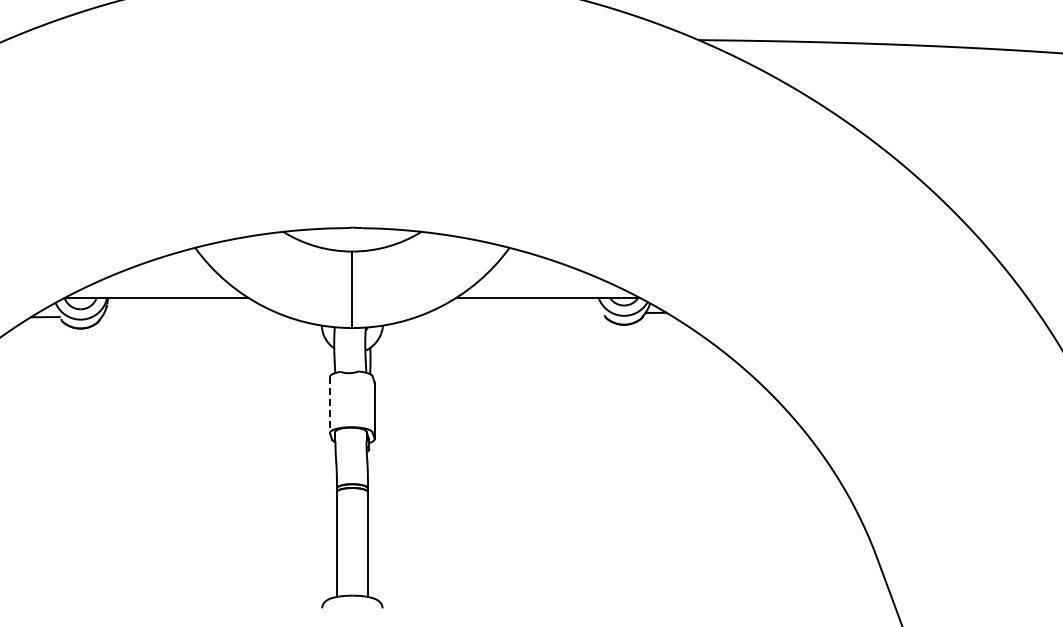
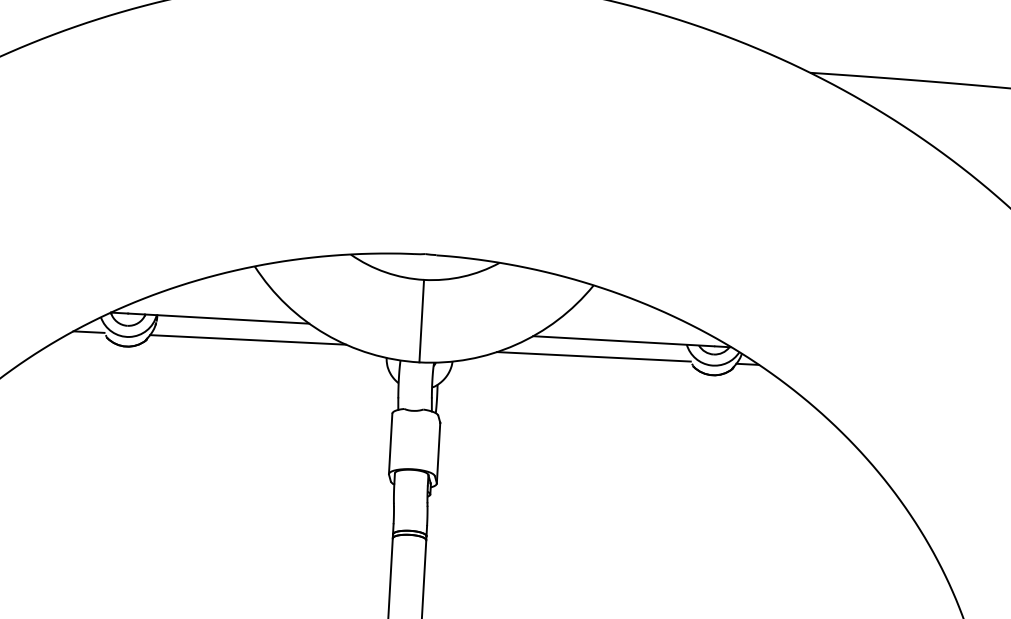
line: (513, 313) -> (594, 356), added
line: (192, 315) -> (247, 339), added
line: (330, 405) -> (391, 444), dashed -> solid

